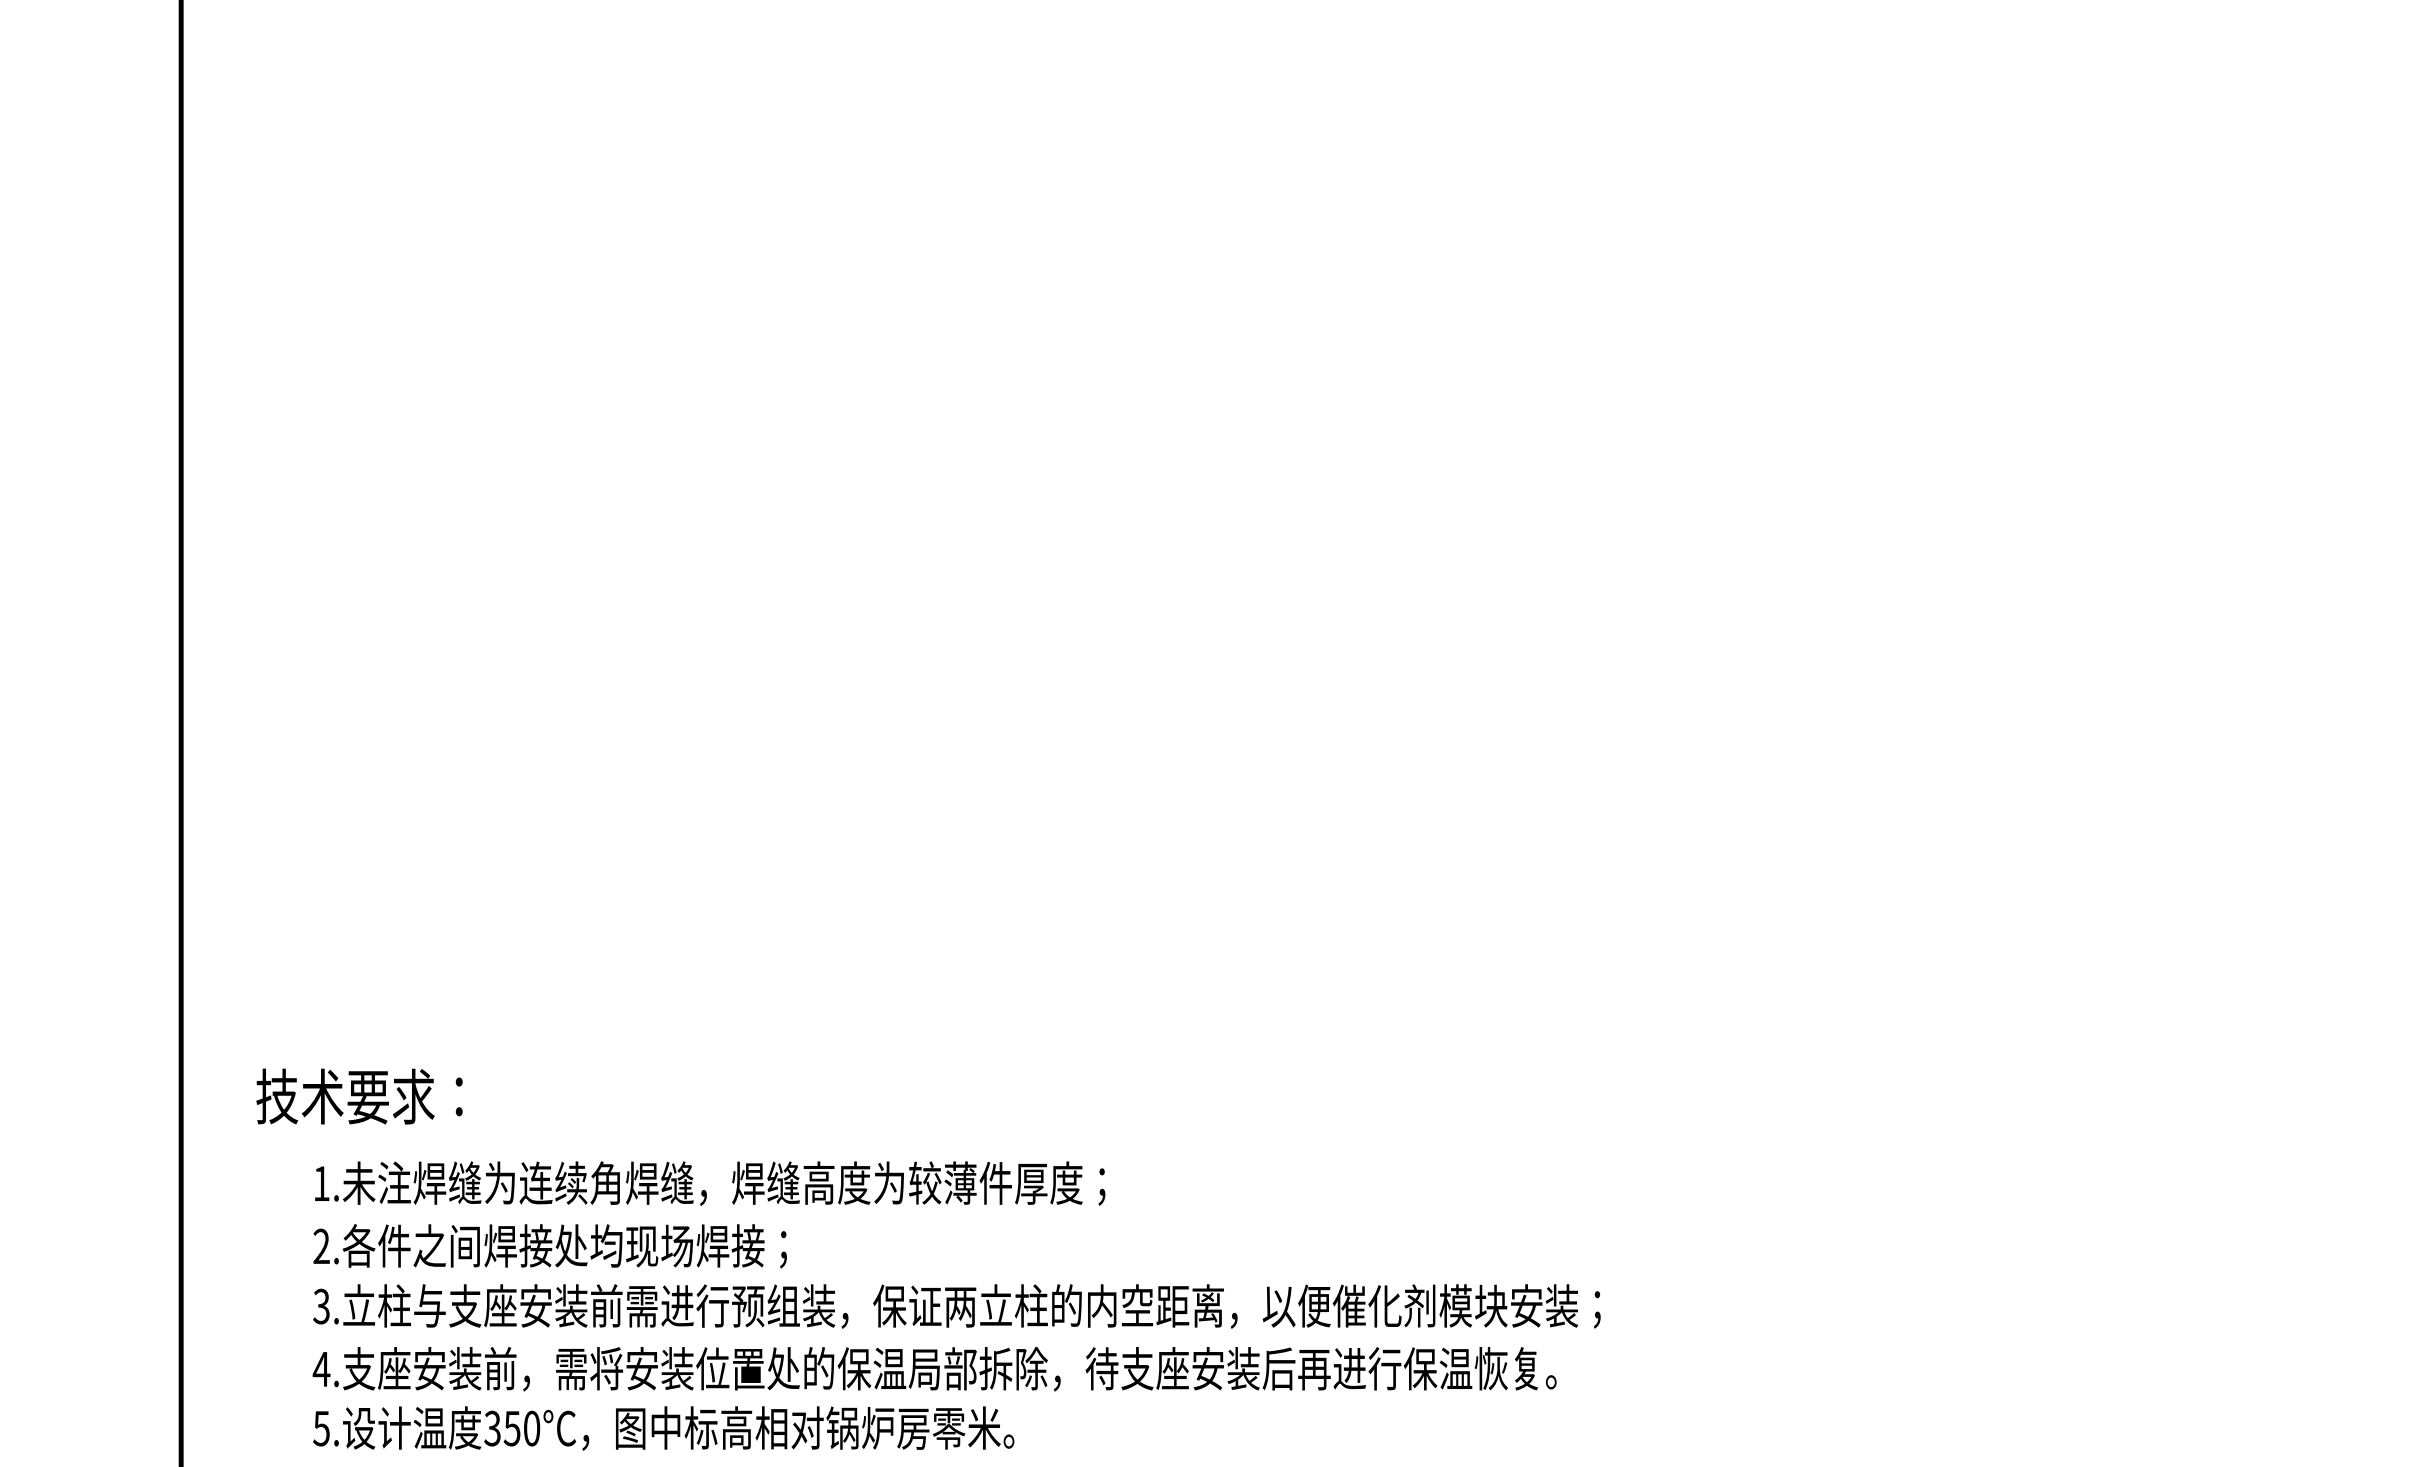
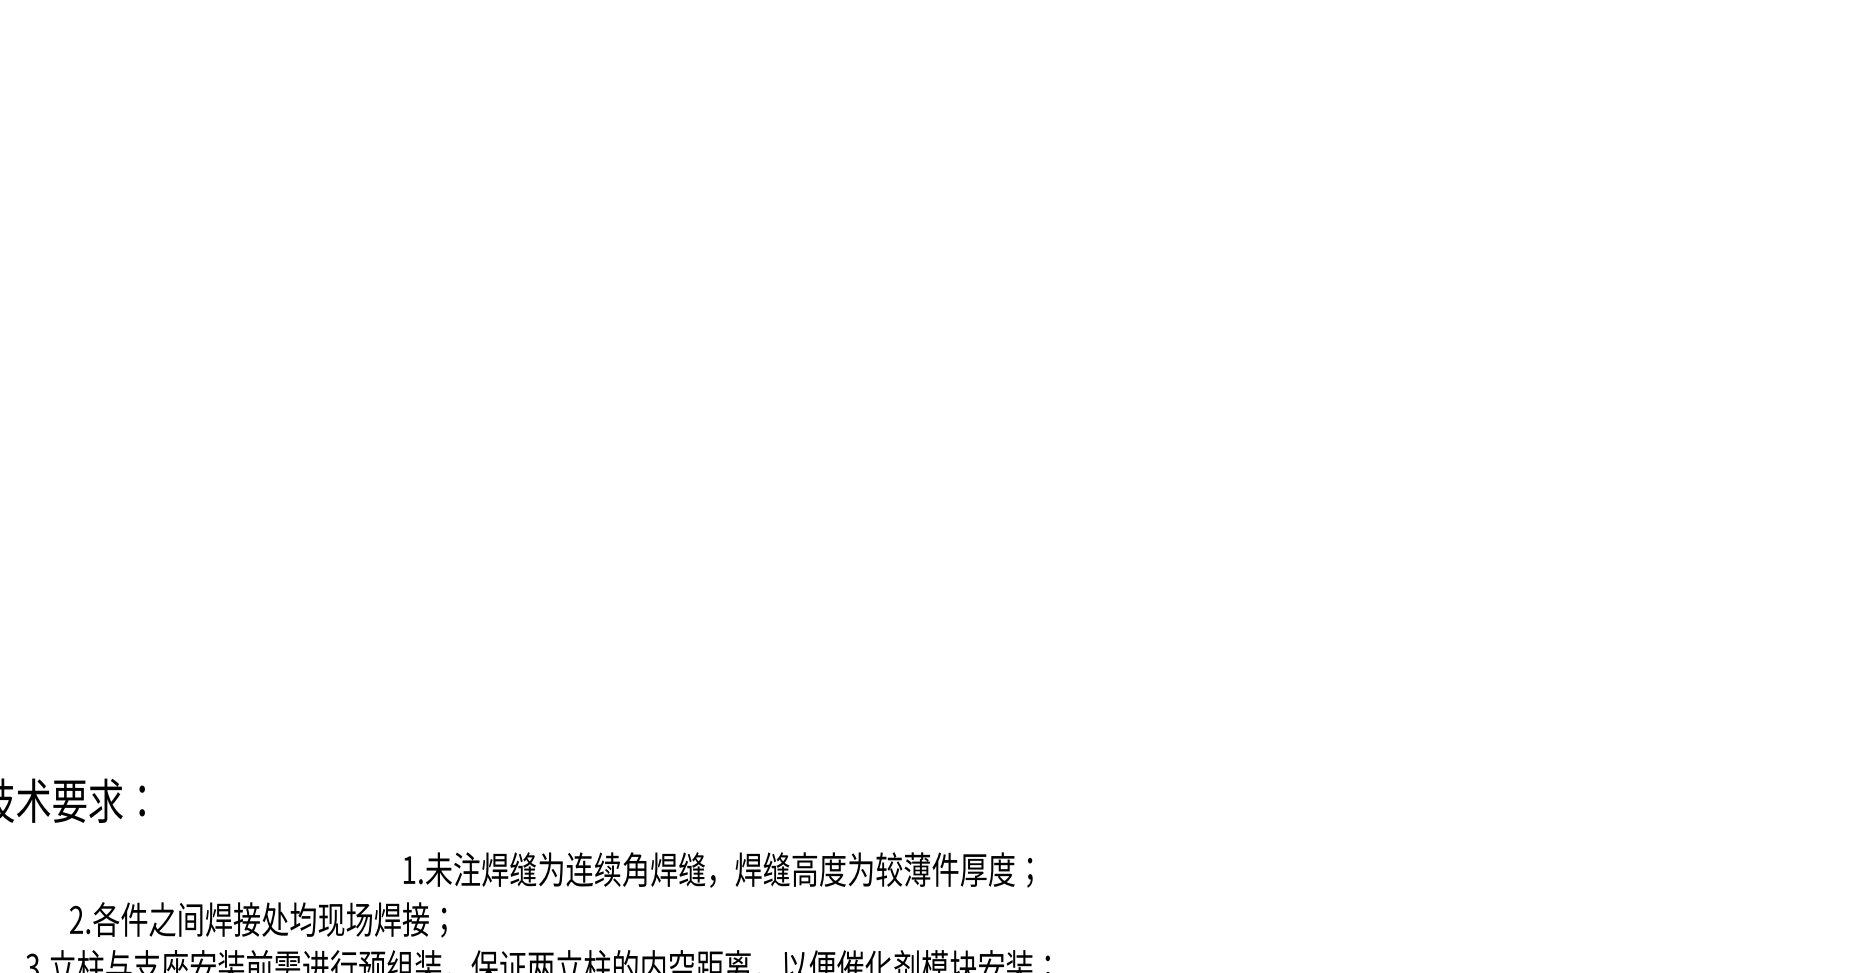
text: (710, 1183) -> (718, 869), moved
text: (549, 1246) -> (257, 920), moved

